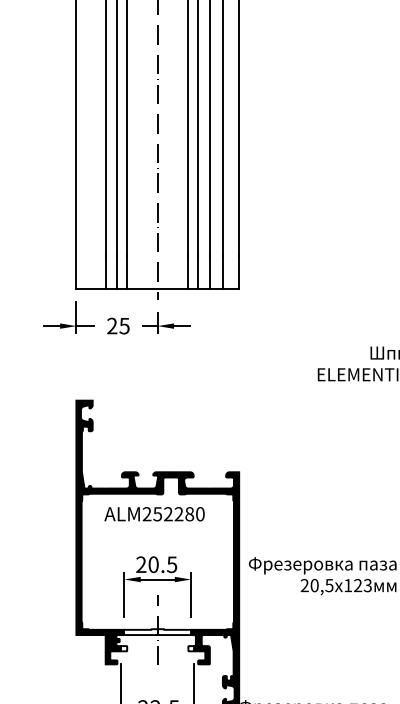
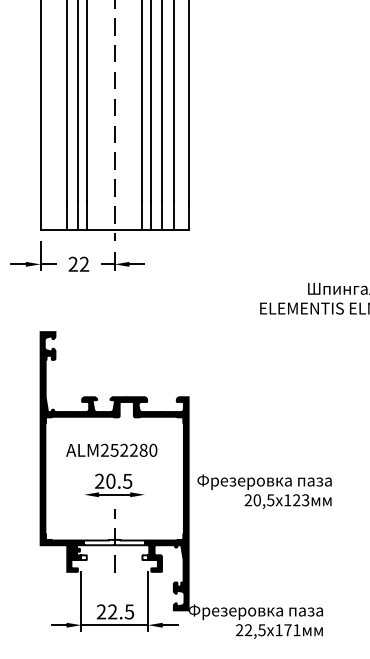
text: (124, 325) -> (84, 263), 25 -> 22
text: (154, 513) -> (111, 449), moved
line: (124, 594) -> (84, 508), removed
line: (190, 594) -> (144, 508), removed

